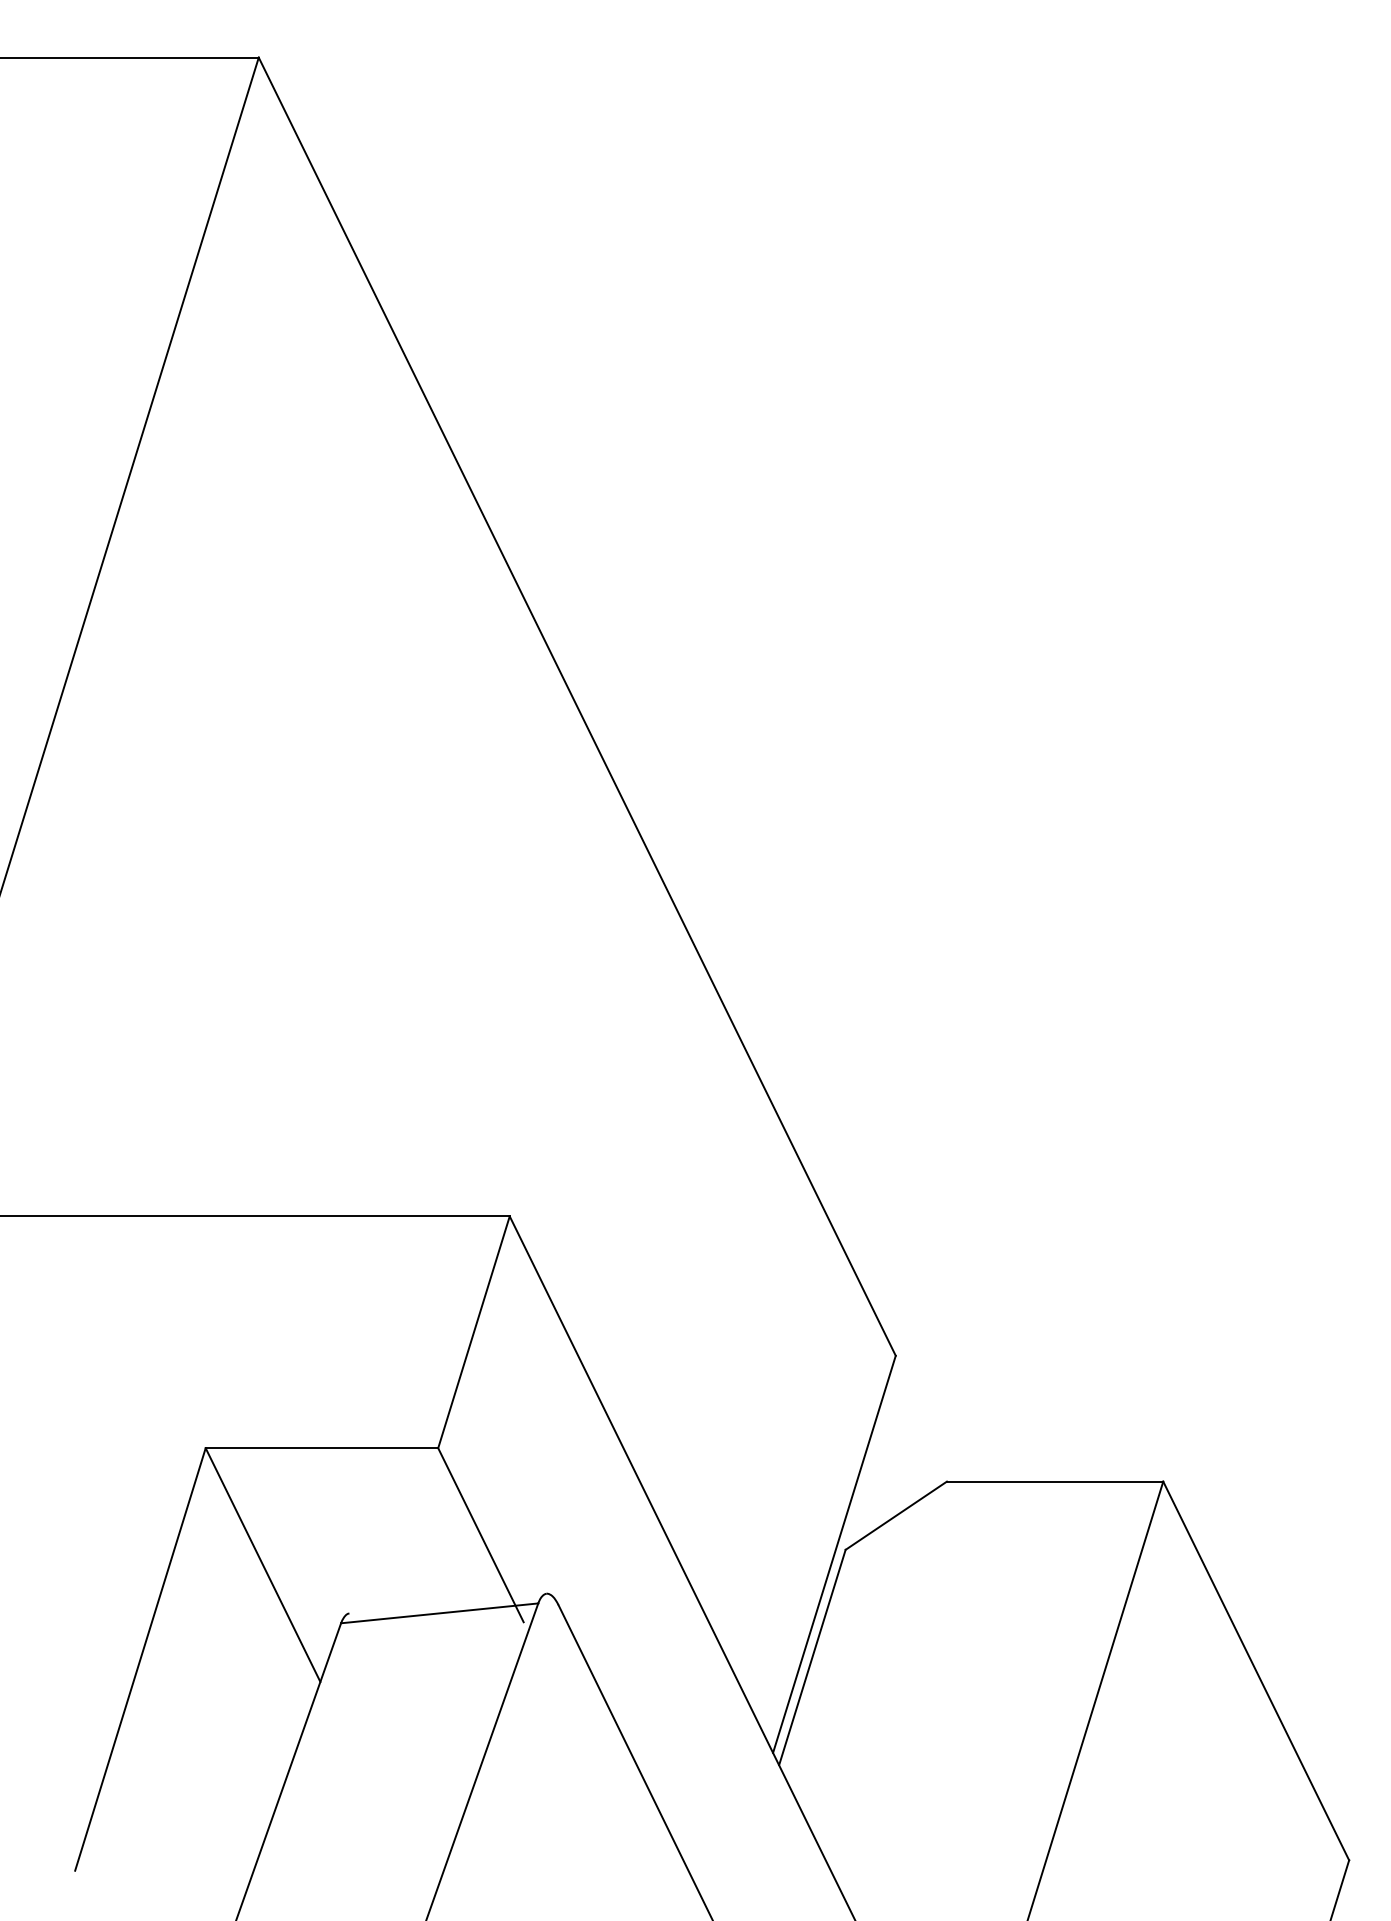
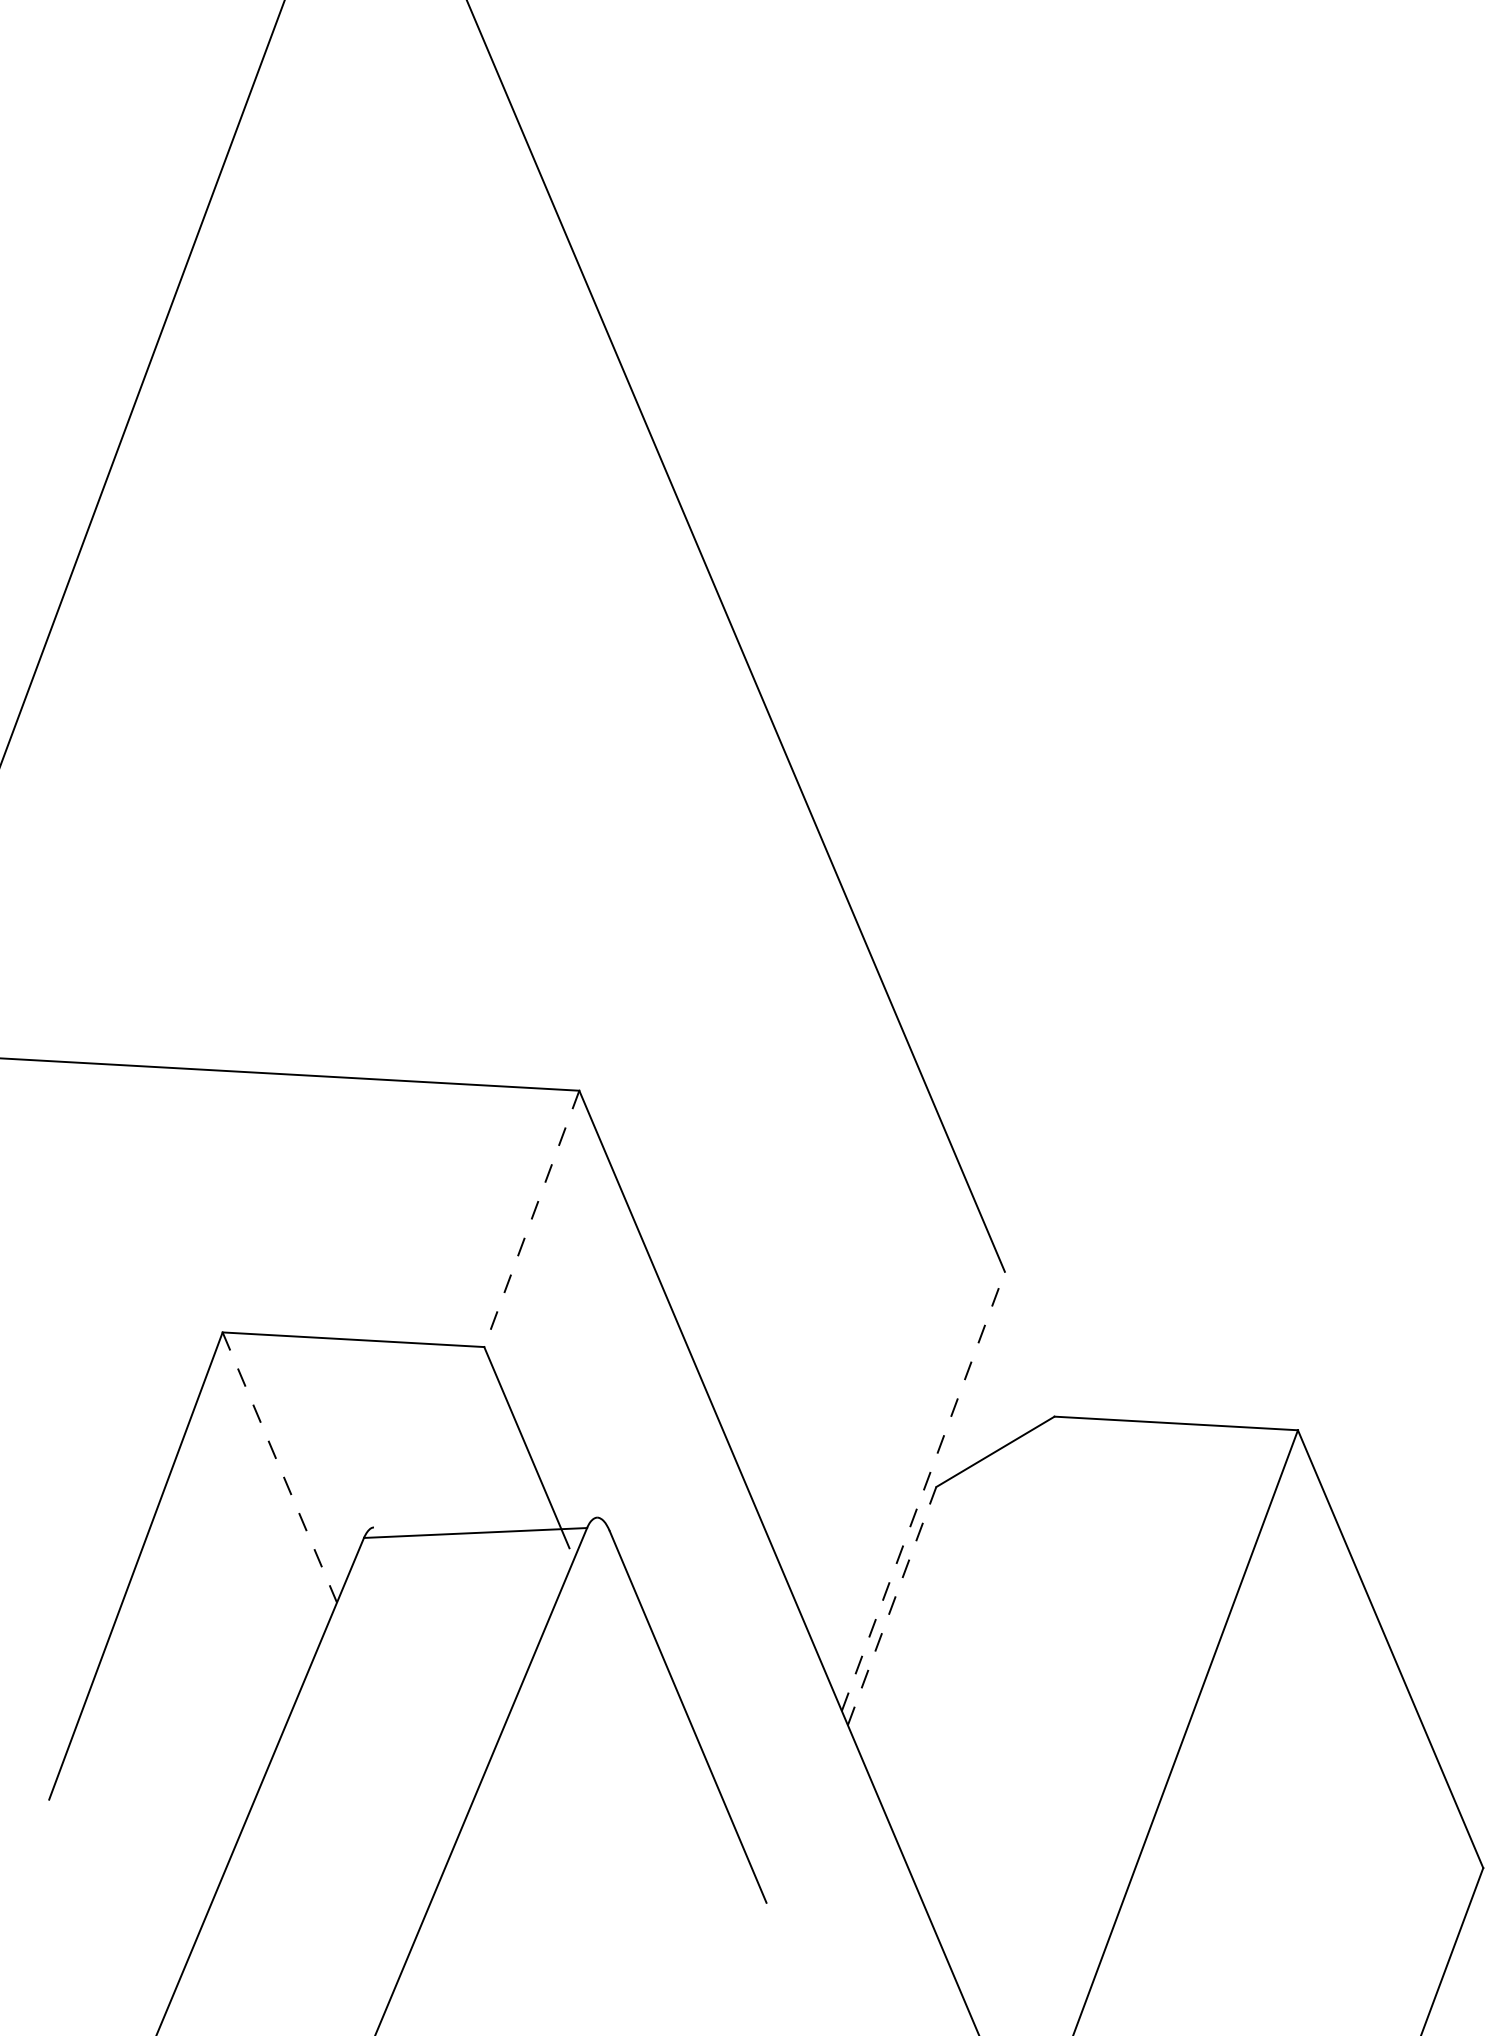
line: (473, 1332) -> (531, 1219), solid -> dashed
line: (834, 1554) -> (923, 1491), solid -> dashed
line: (263, 1565) -> (280, 1468), solid -> dashed
line: (812, 1657) -> (892, 1606), solid -> dashed

